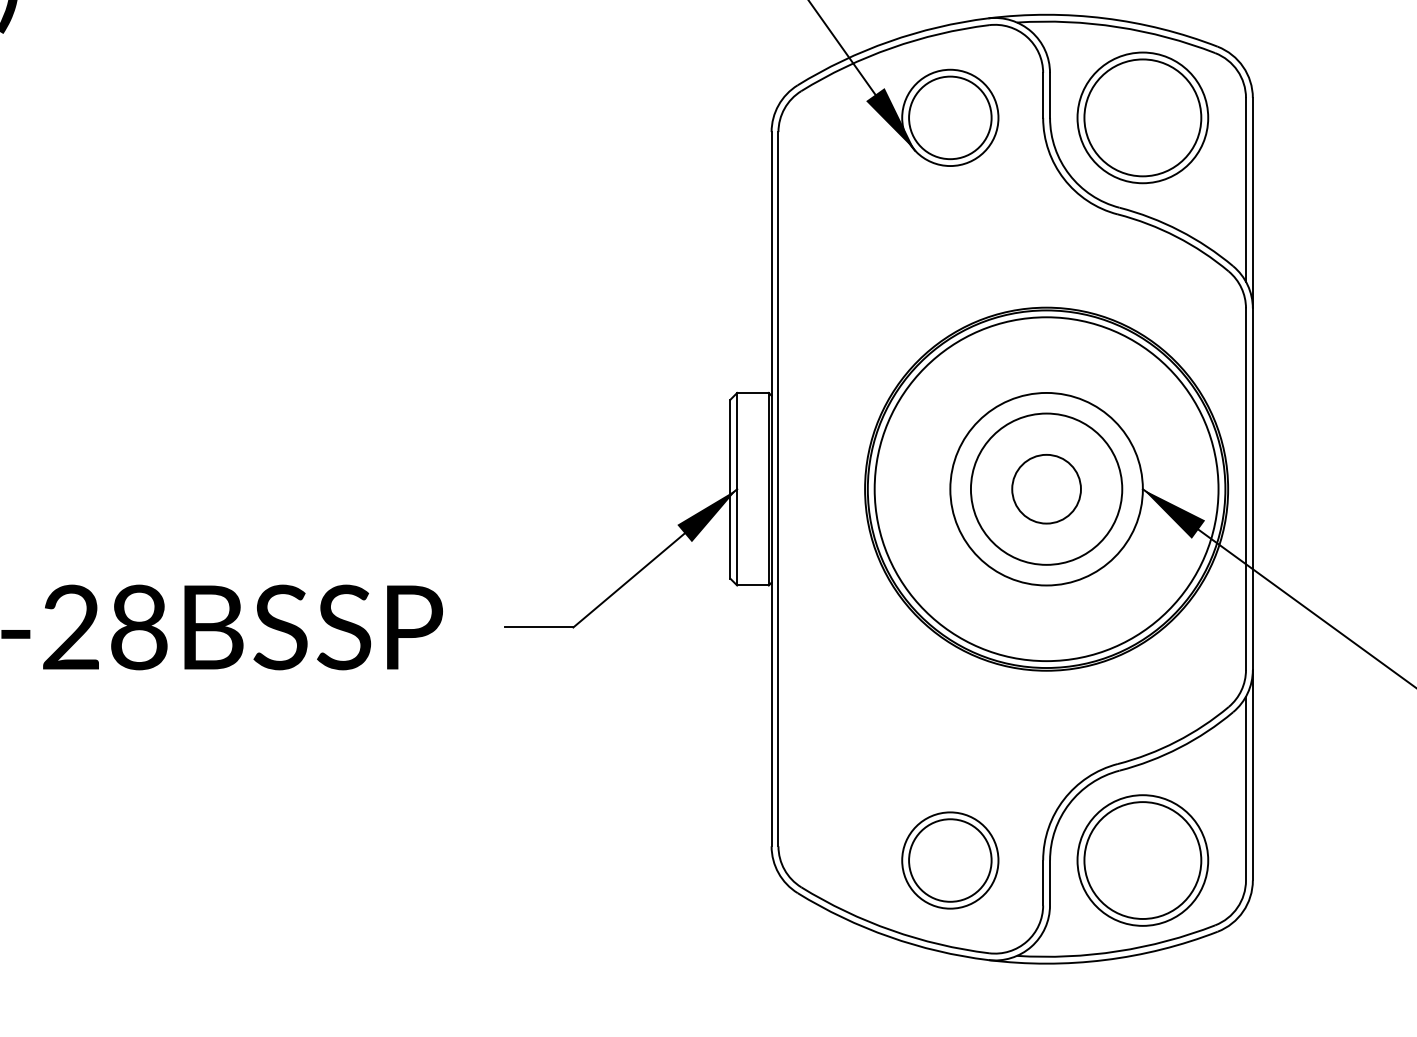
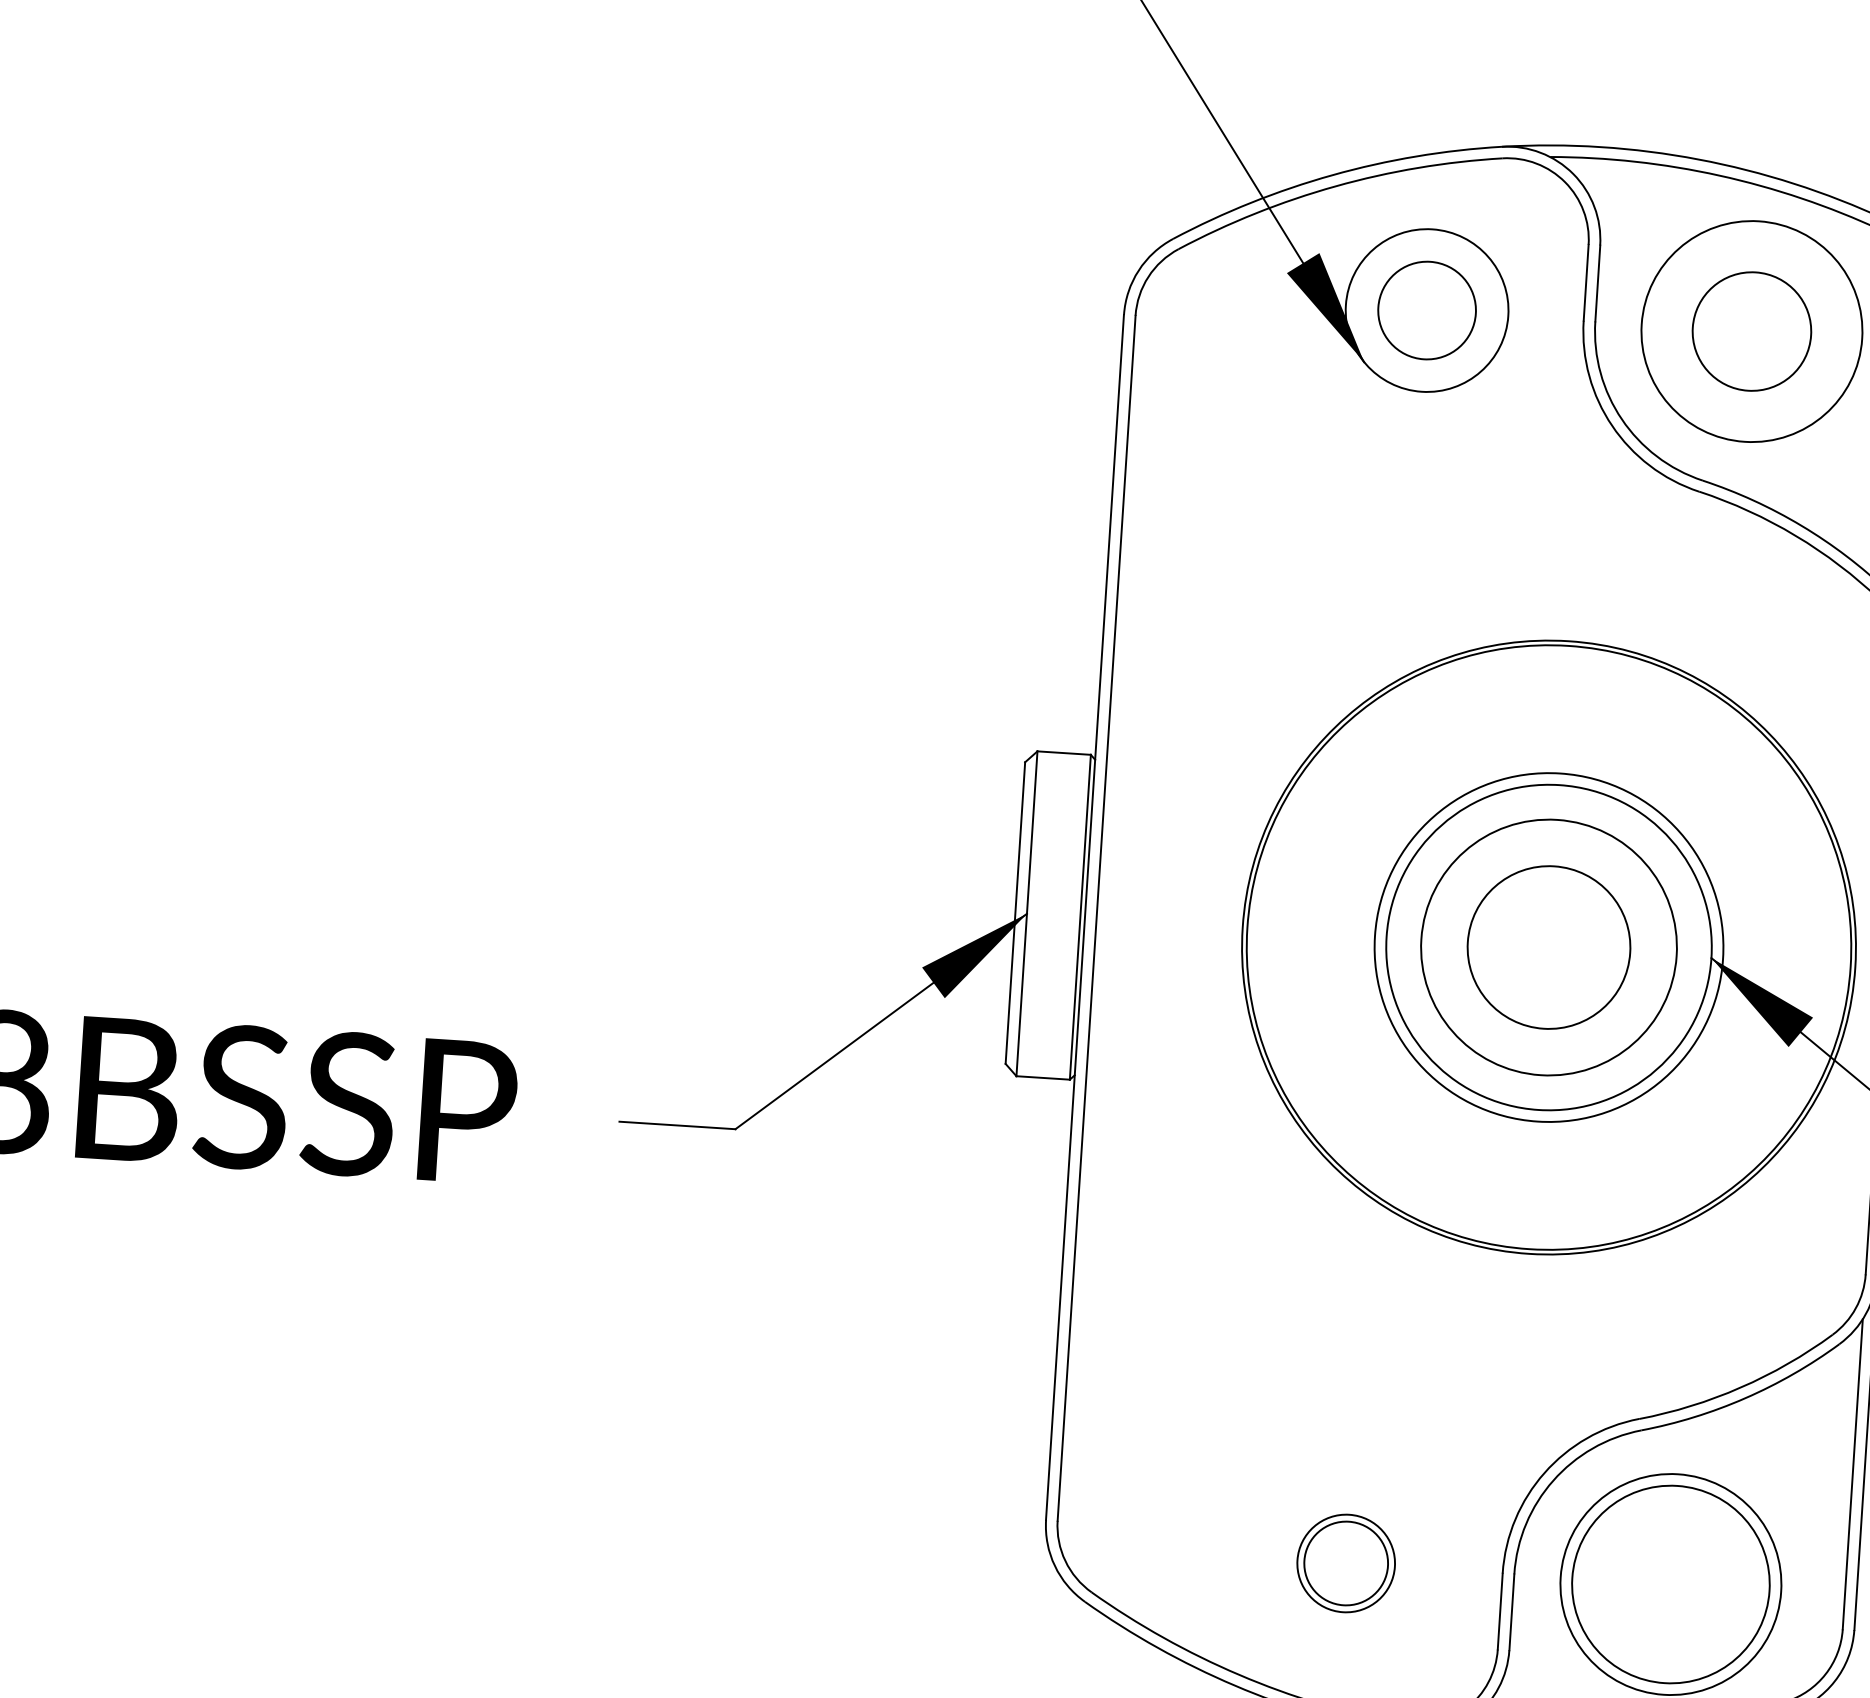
circle: (950, 117) -> (1427, 309), size x0.7
circle: (1142, 117) -> (1751, 330), size x0.6
circle: (1046, 488) -> (1548, 946), size x1.4
circle: (1046, 489) -> (1548, 948), size x0.6
part: (950, 860) -> (1346, 1563), size x0.6

